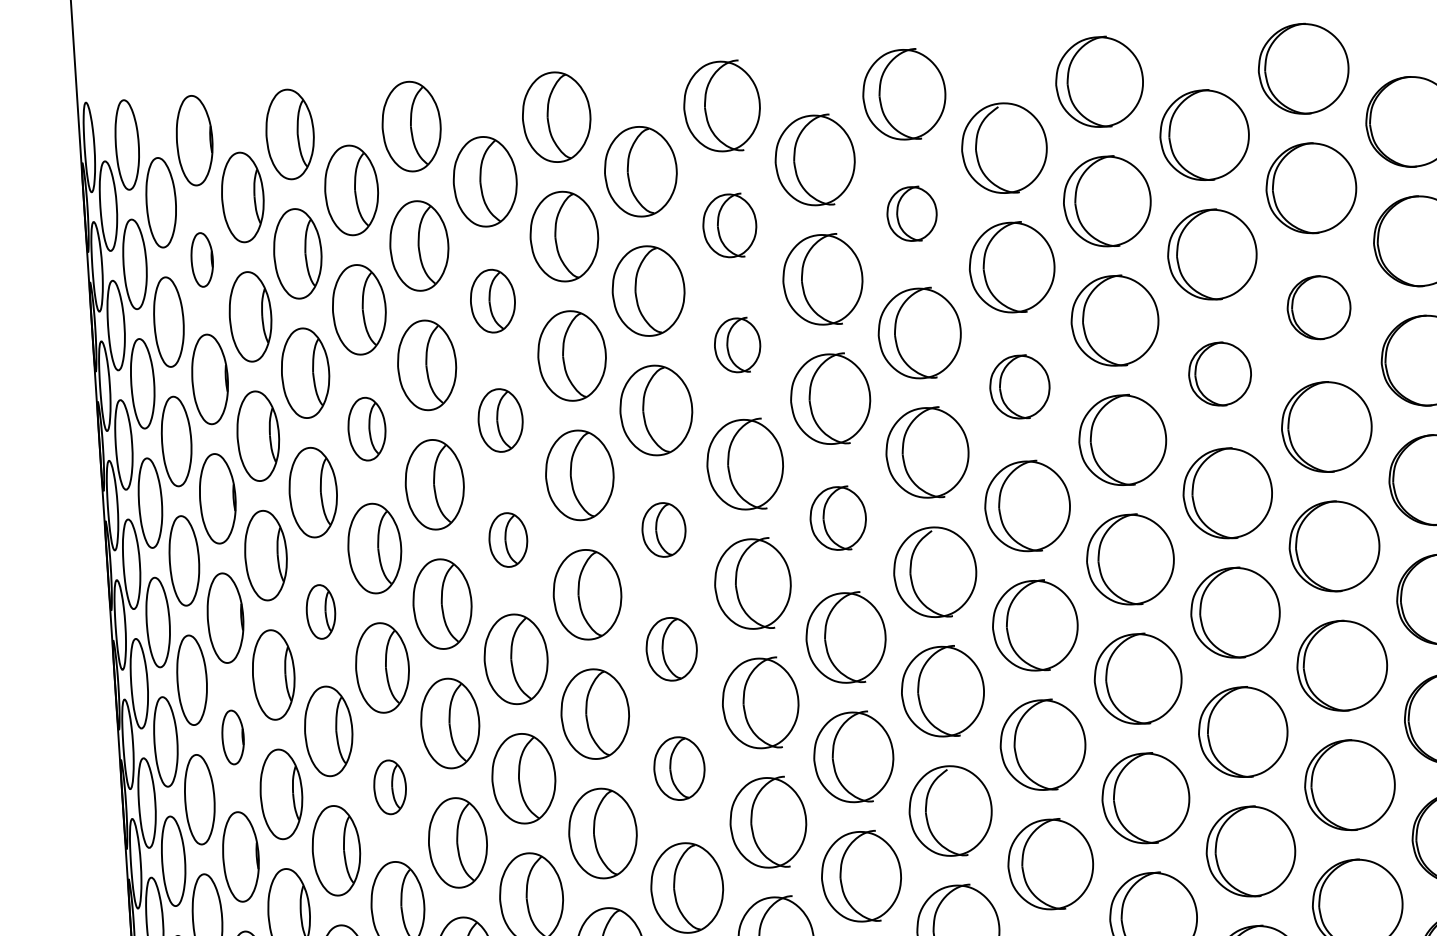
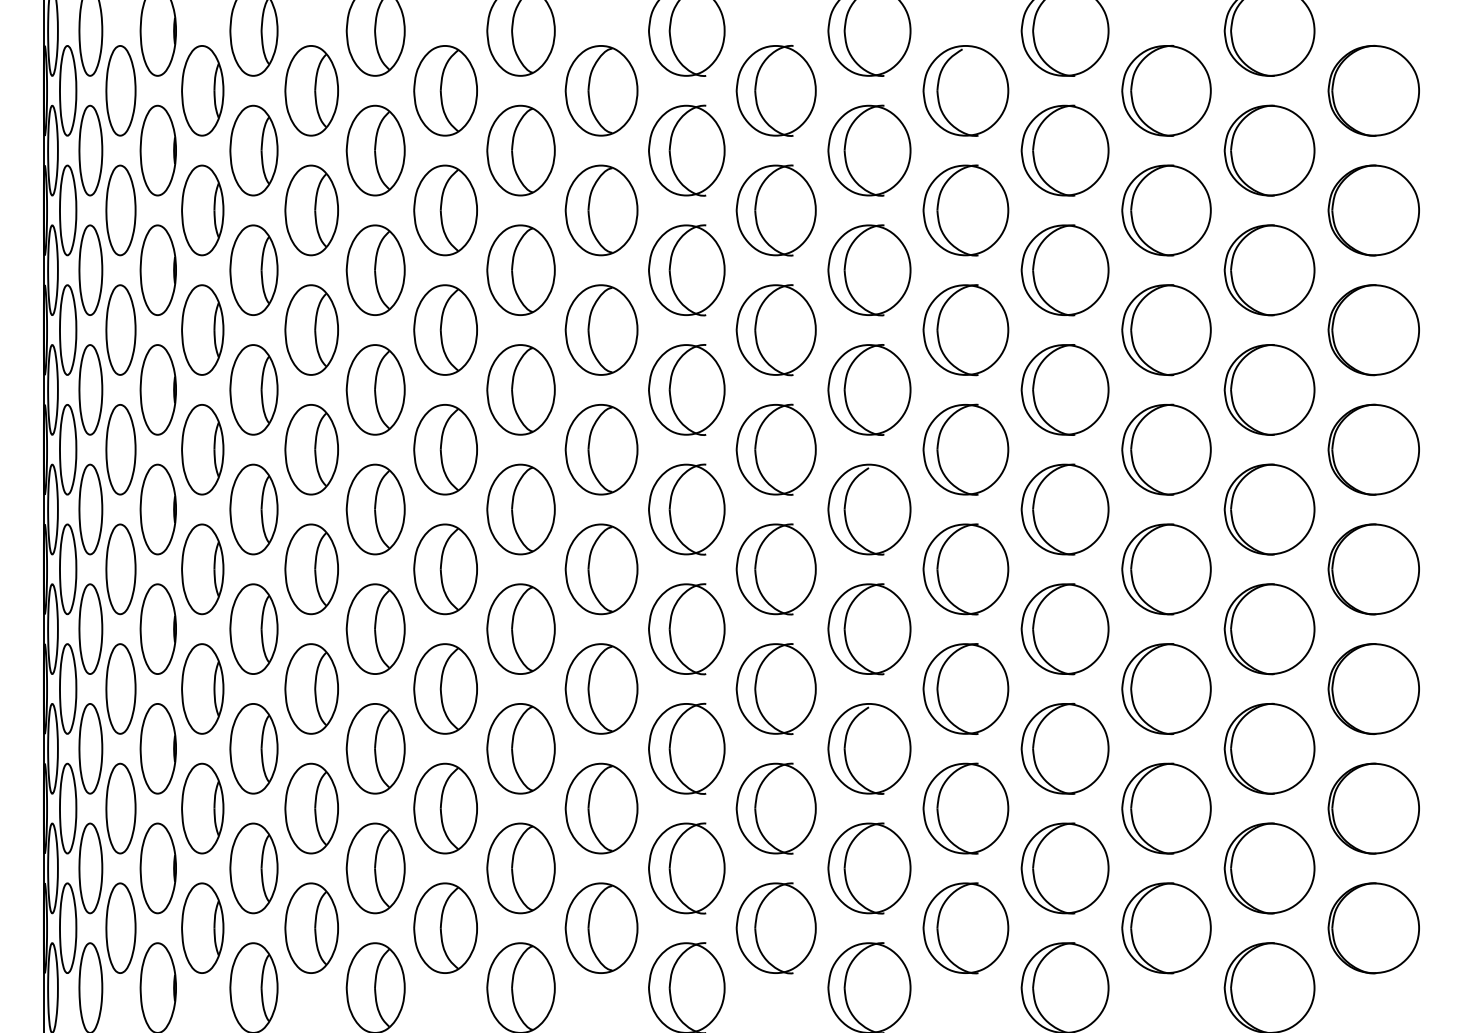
part: (912, 213) -> (869, 150), size x1.67
part: (729, 225) -> (686, 150), size x1.43
part: (201, 259) -> (157, 150), size x1.67
part: (492, 301) -> (445, 210), size x1.43
part: (1318, 307) -> (1269, 270), size x1.43
part: (737, 345) -> (686, 270), size x1.67
part: (1220, 374) -> (1166, 330), size x1.43
part: (1019, 387) -> (965, 330), size x1.43
part: (500, 419) -> (445, 329), size x1.43
part: (366, 428) -> (311, 329), size x1.43
part: (837, 518) -> (775, 449), size x1.43
part: (663, 529) -> (601, 449), size x1.67
part: (508, 539) -> (445, 449), size x1.67
part: (320, 611) -> (253, 509), size x1.67
part: (671, 649) -> (601, 569), size x1.43
part: (232, 736) -> (157, 628), size x1.67
part: (679, 768) -> (601, 688), size x1.43
part: (389, 786) -> (311, 688), size x1.67

